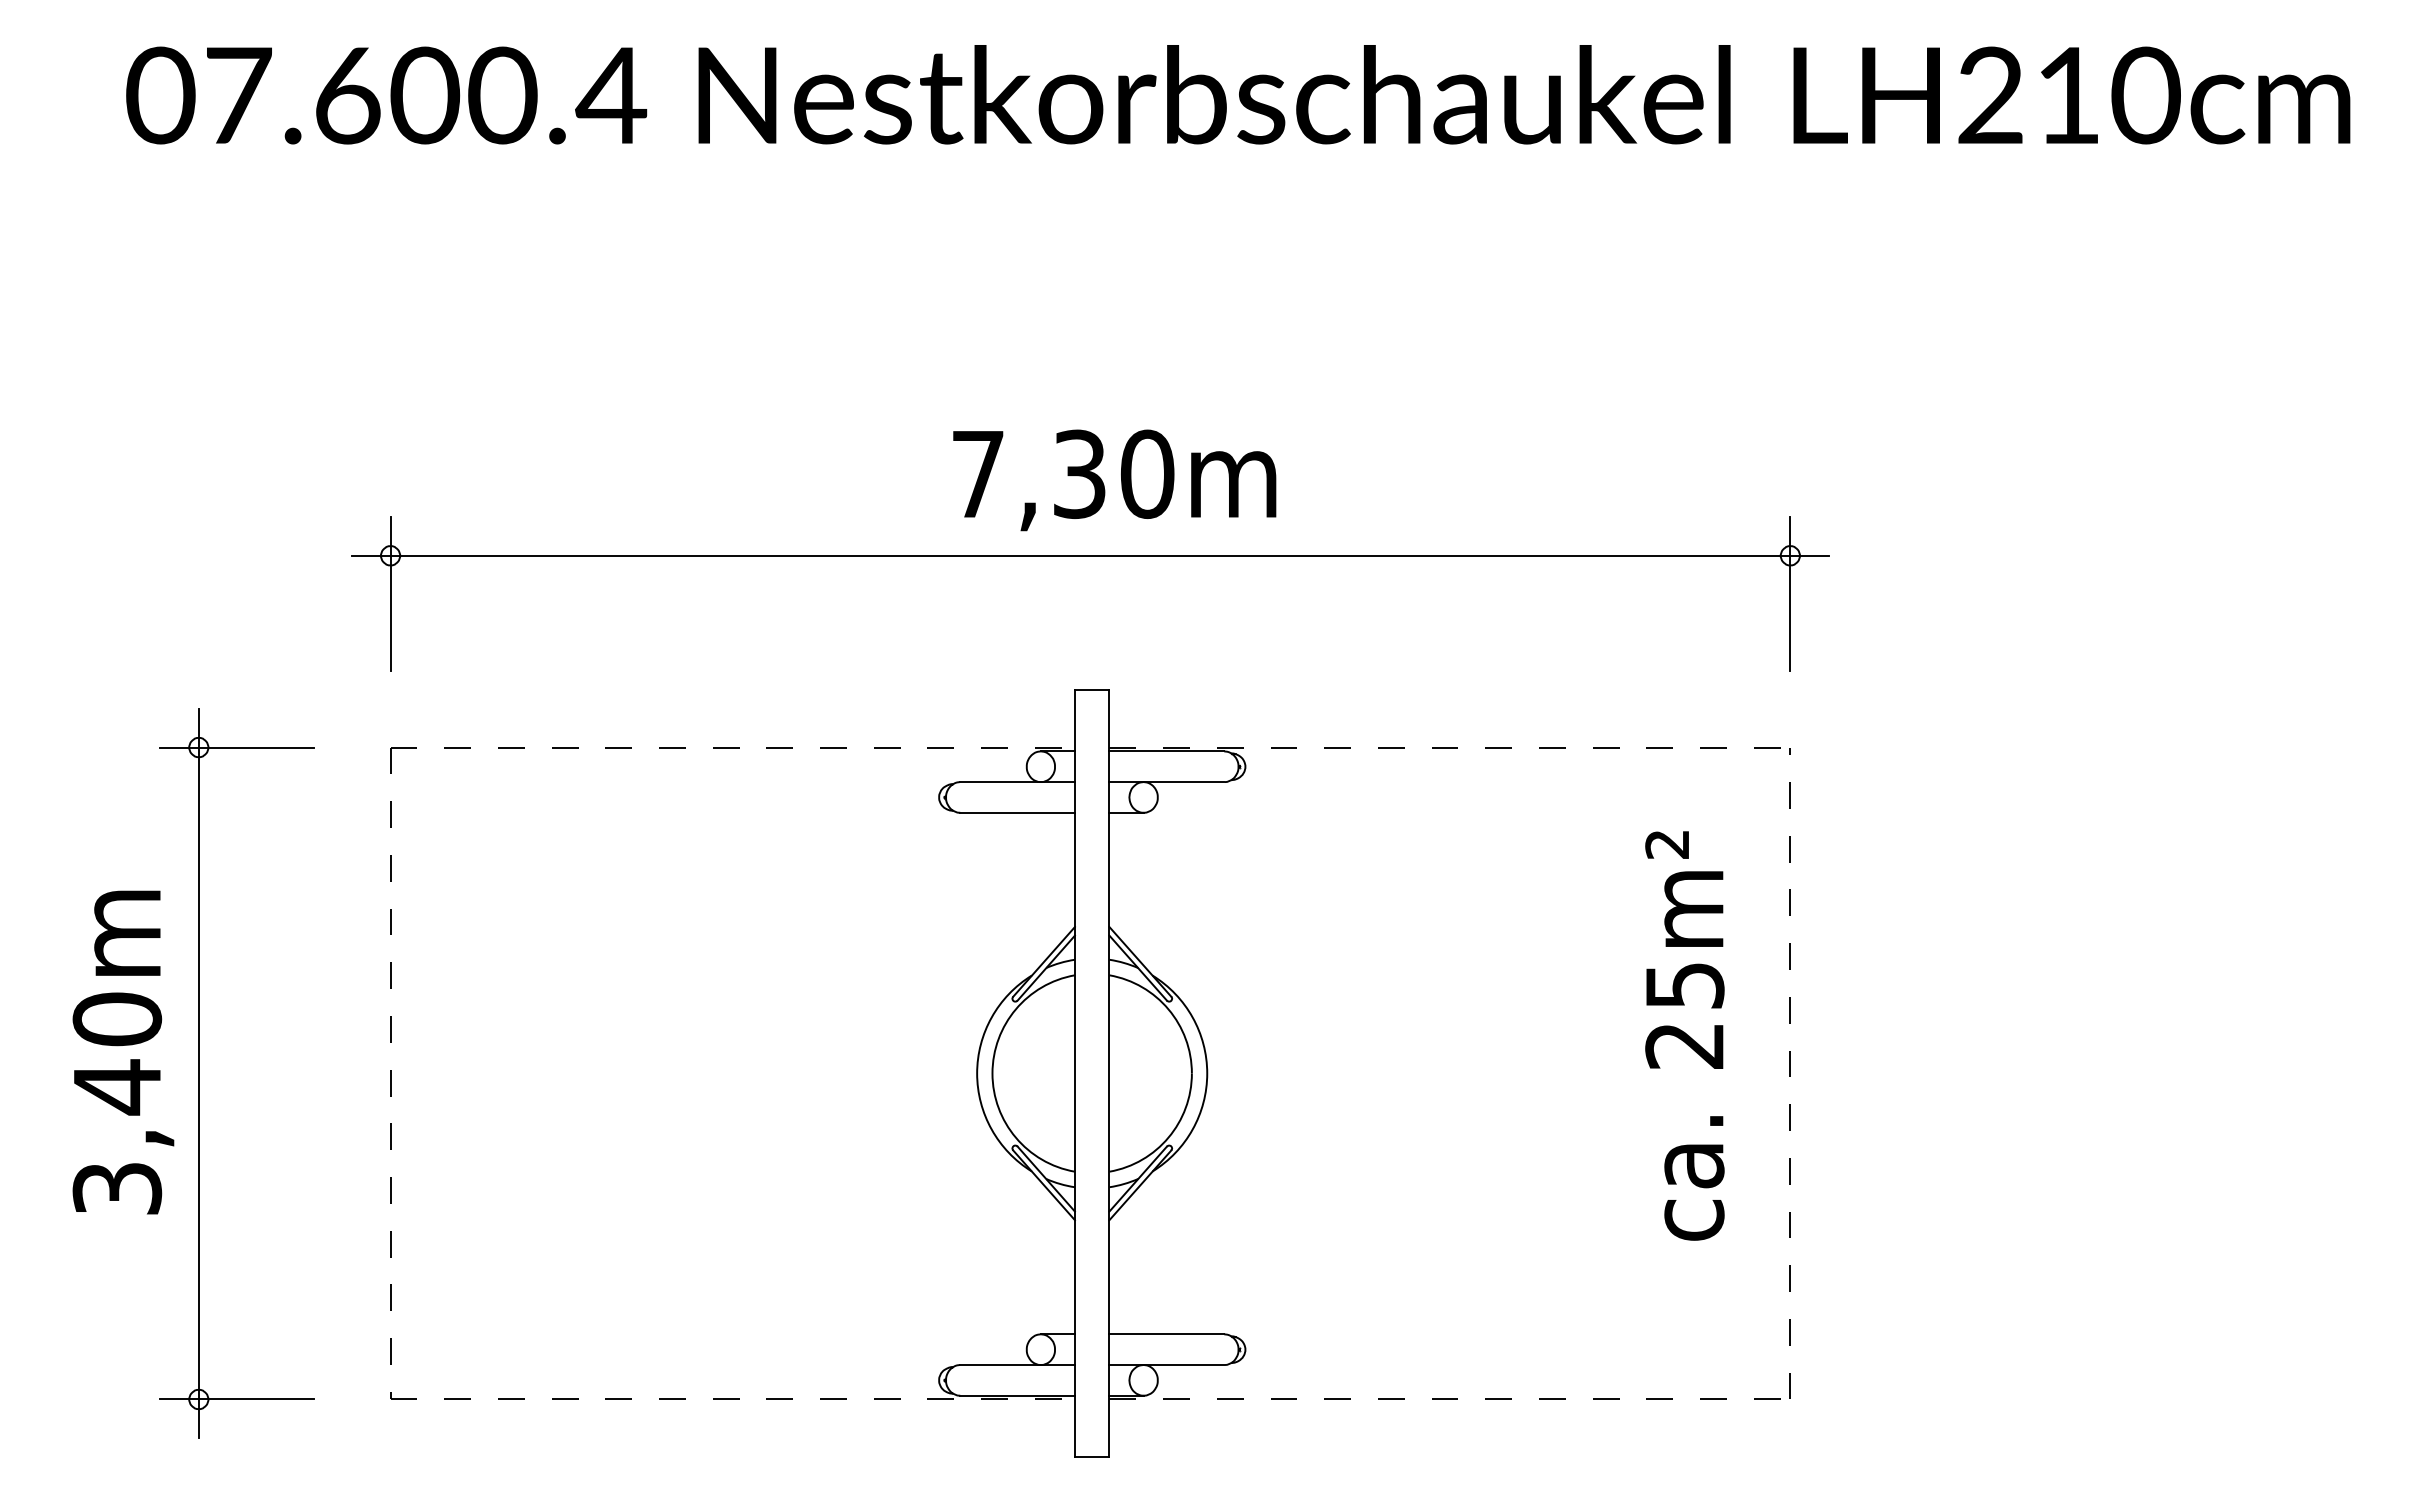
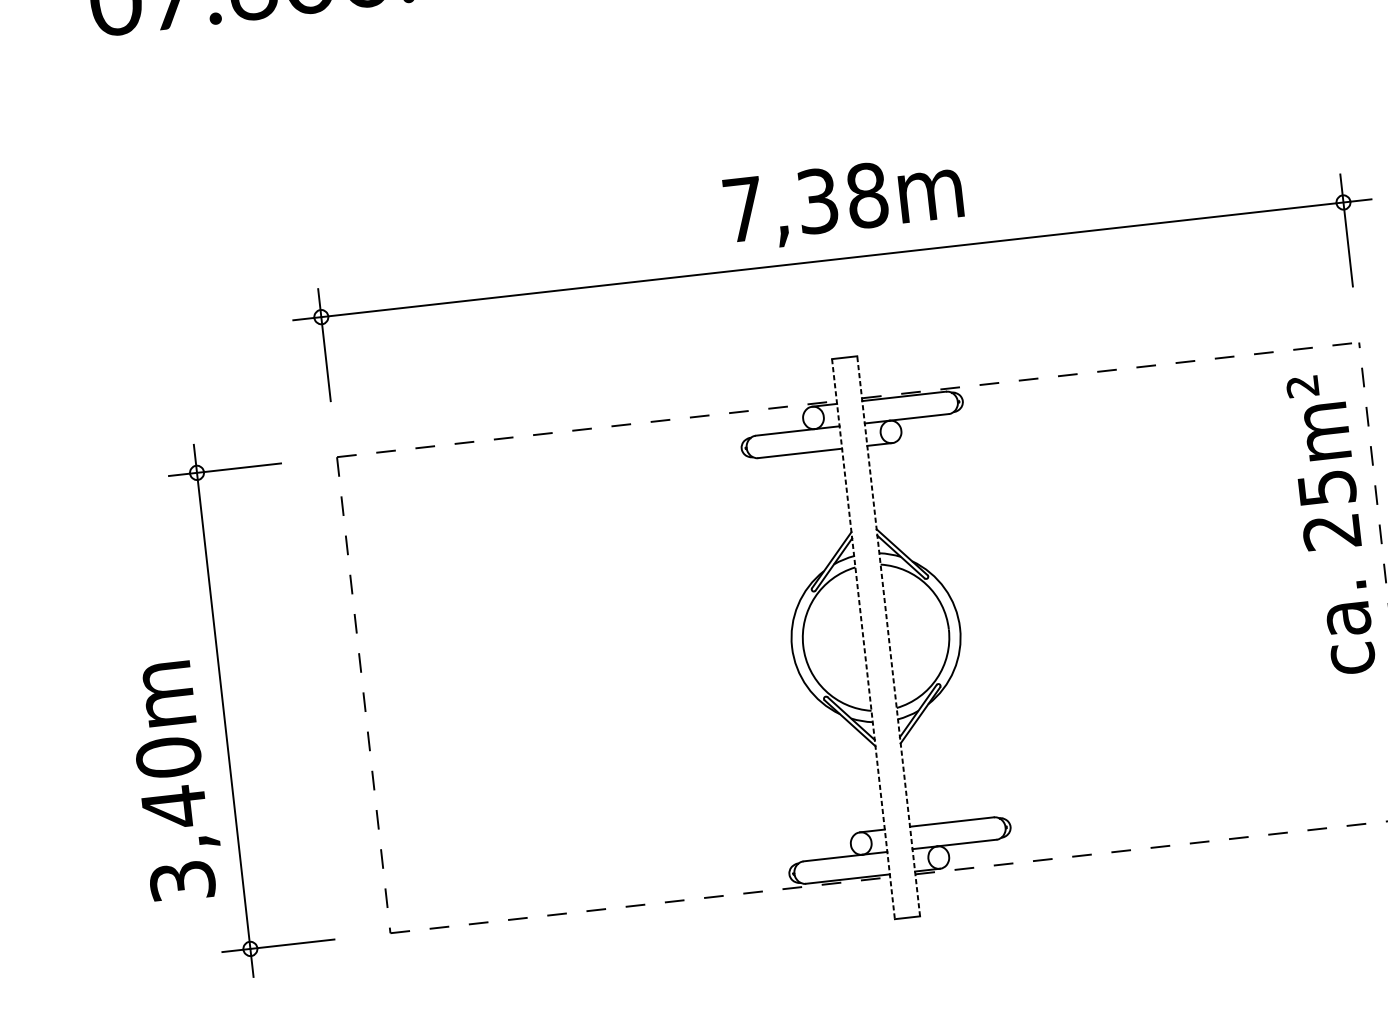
text: (1147, 473) -> (867, 195), 7,30m -> 7,38m
text: (1684, 1035) -> (1330, 524), moved
text: (123, 1052) -> (175, 781), moved
line: (1109, 1073) -> (888, 636), solid -> dashed
line: (1074, 1074) -> (863, 639), solid -> dashed

